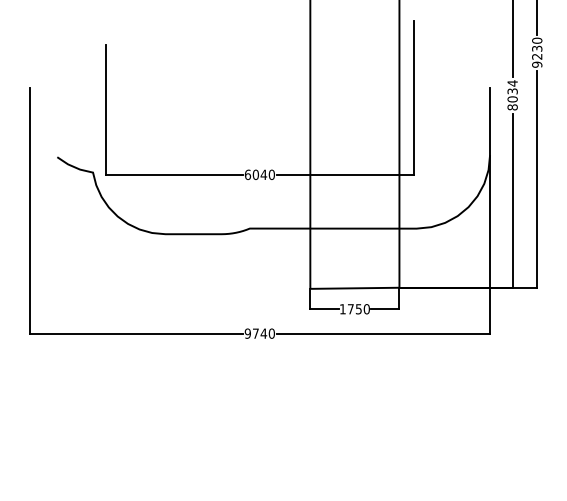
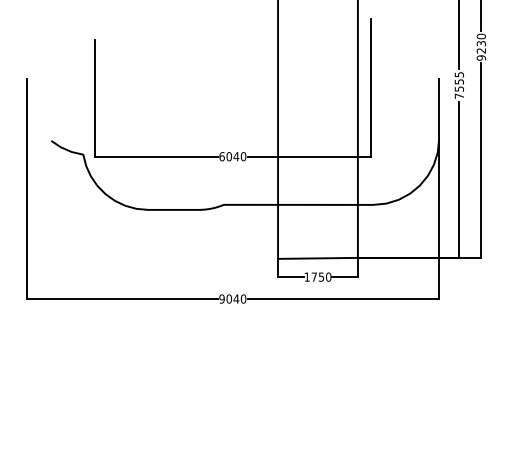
text: (512, 94) -> (459, 84), 8034 -> 7555
text: (255, 333) -> (228, 298), 9740 -> 9040

